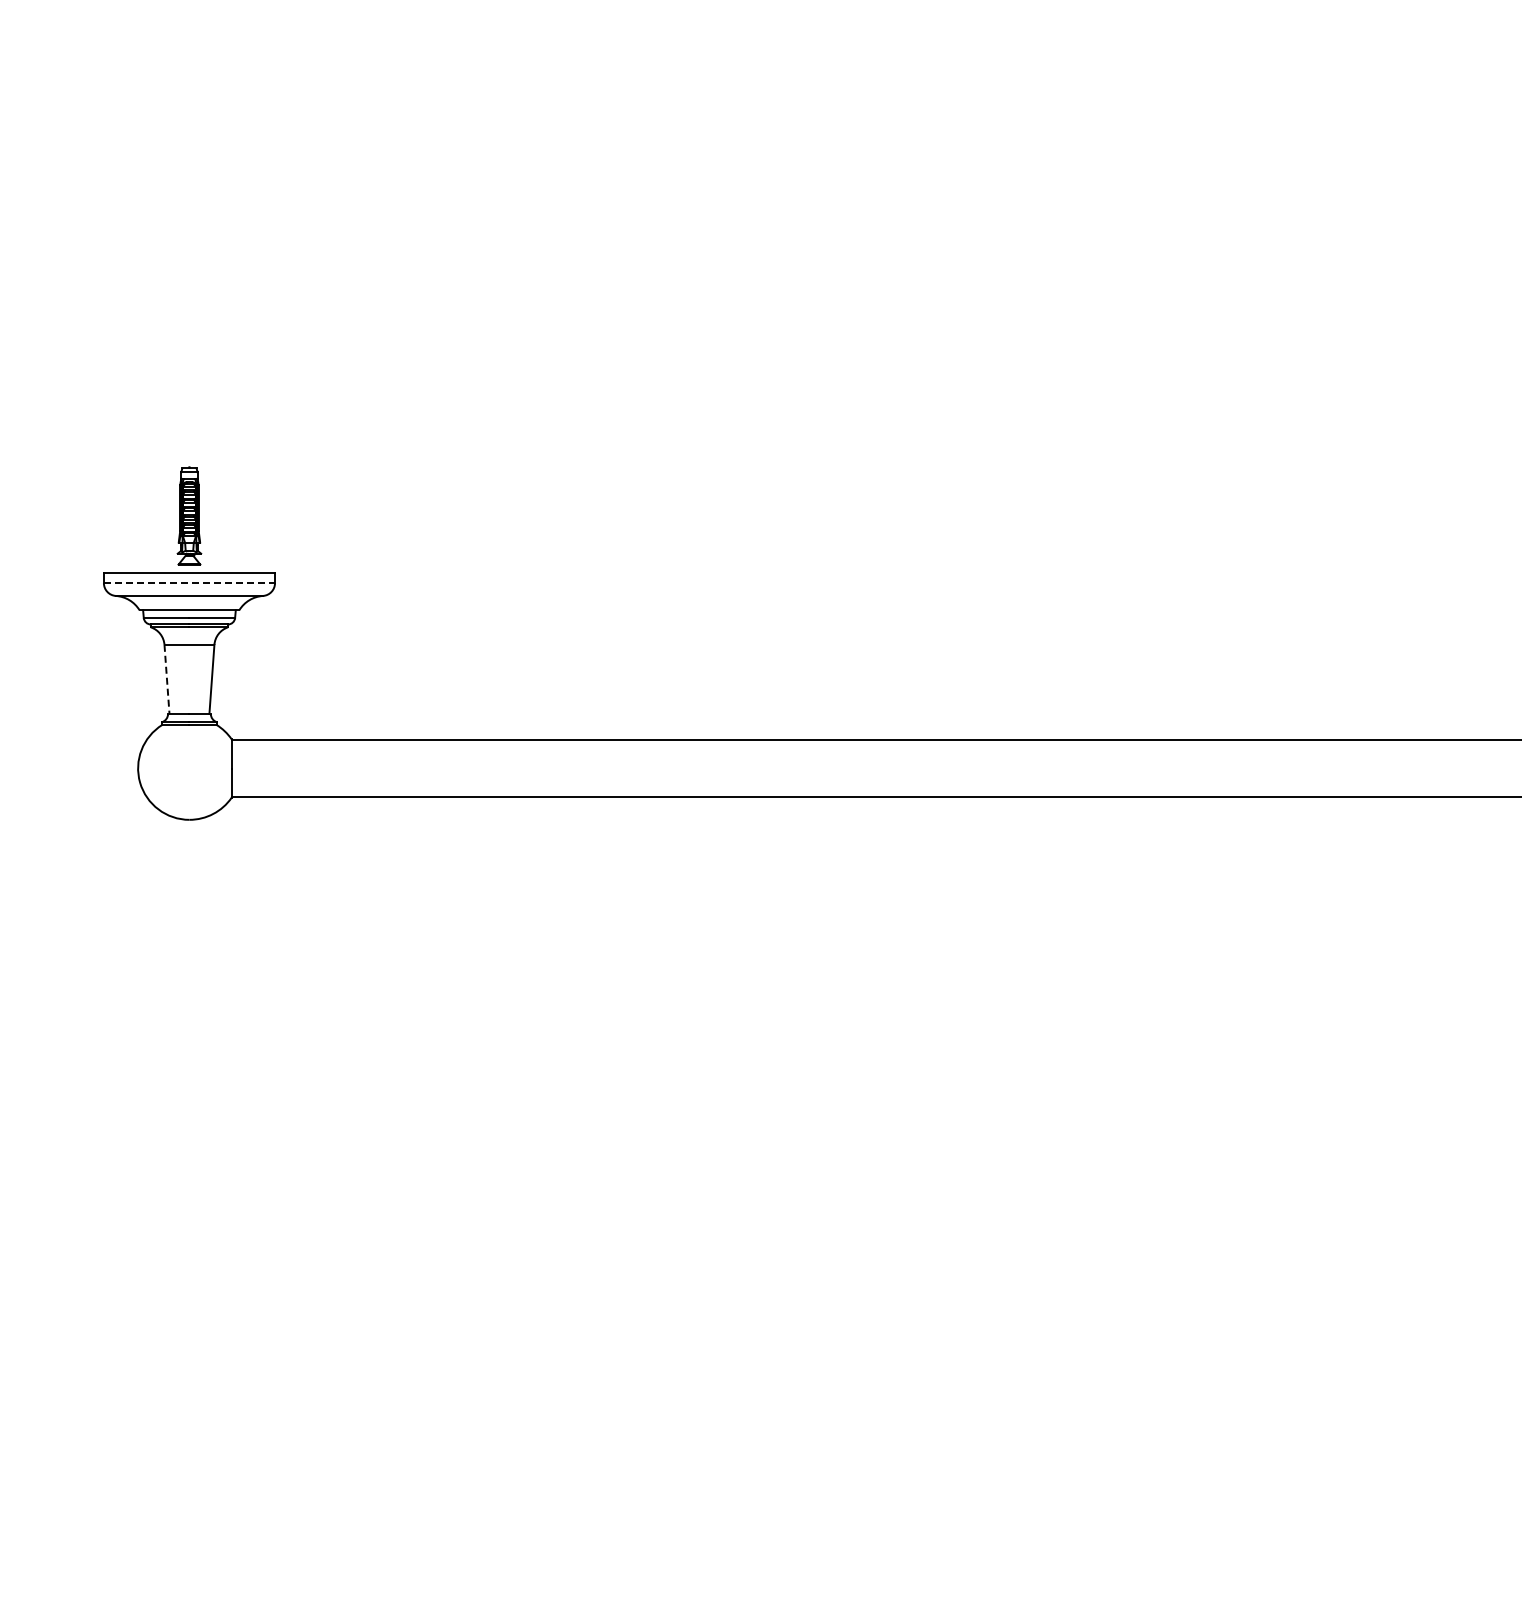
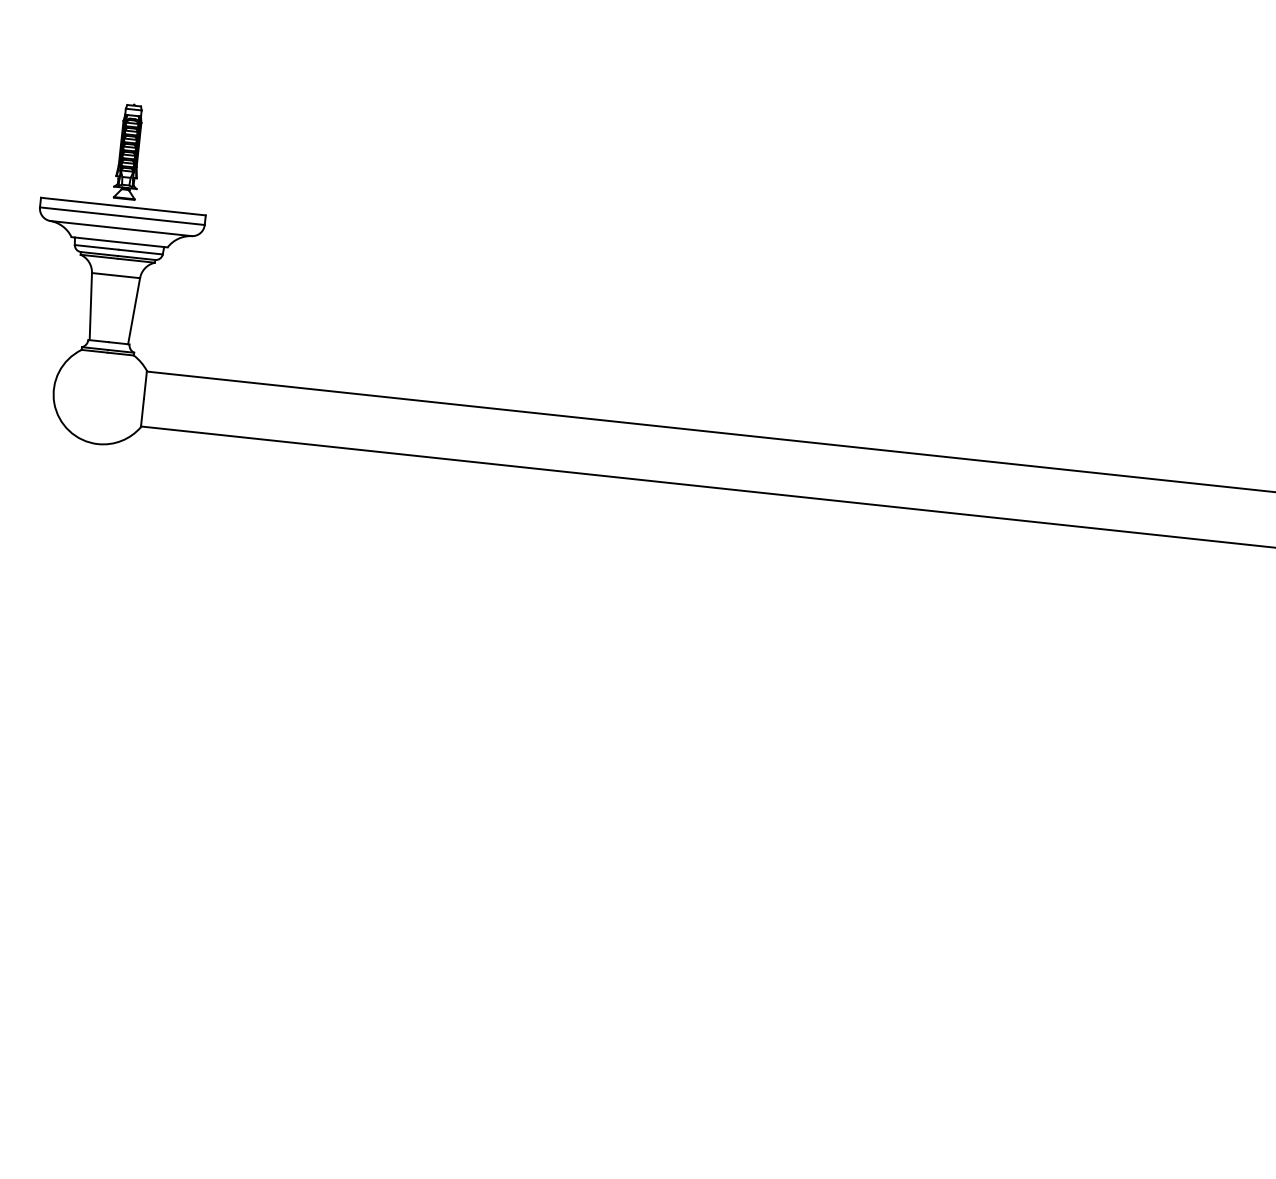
line: (189, 583) -> (122, 216), dashed -> solid
line: (167, 679) -> (91, 306), dashed -> solid

